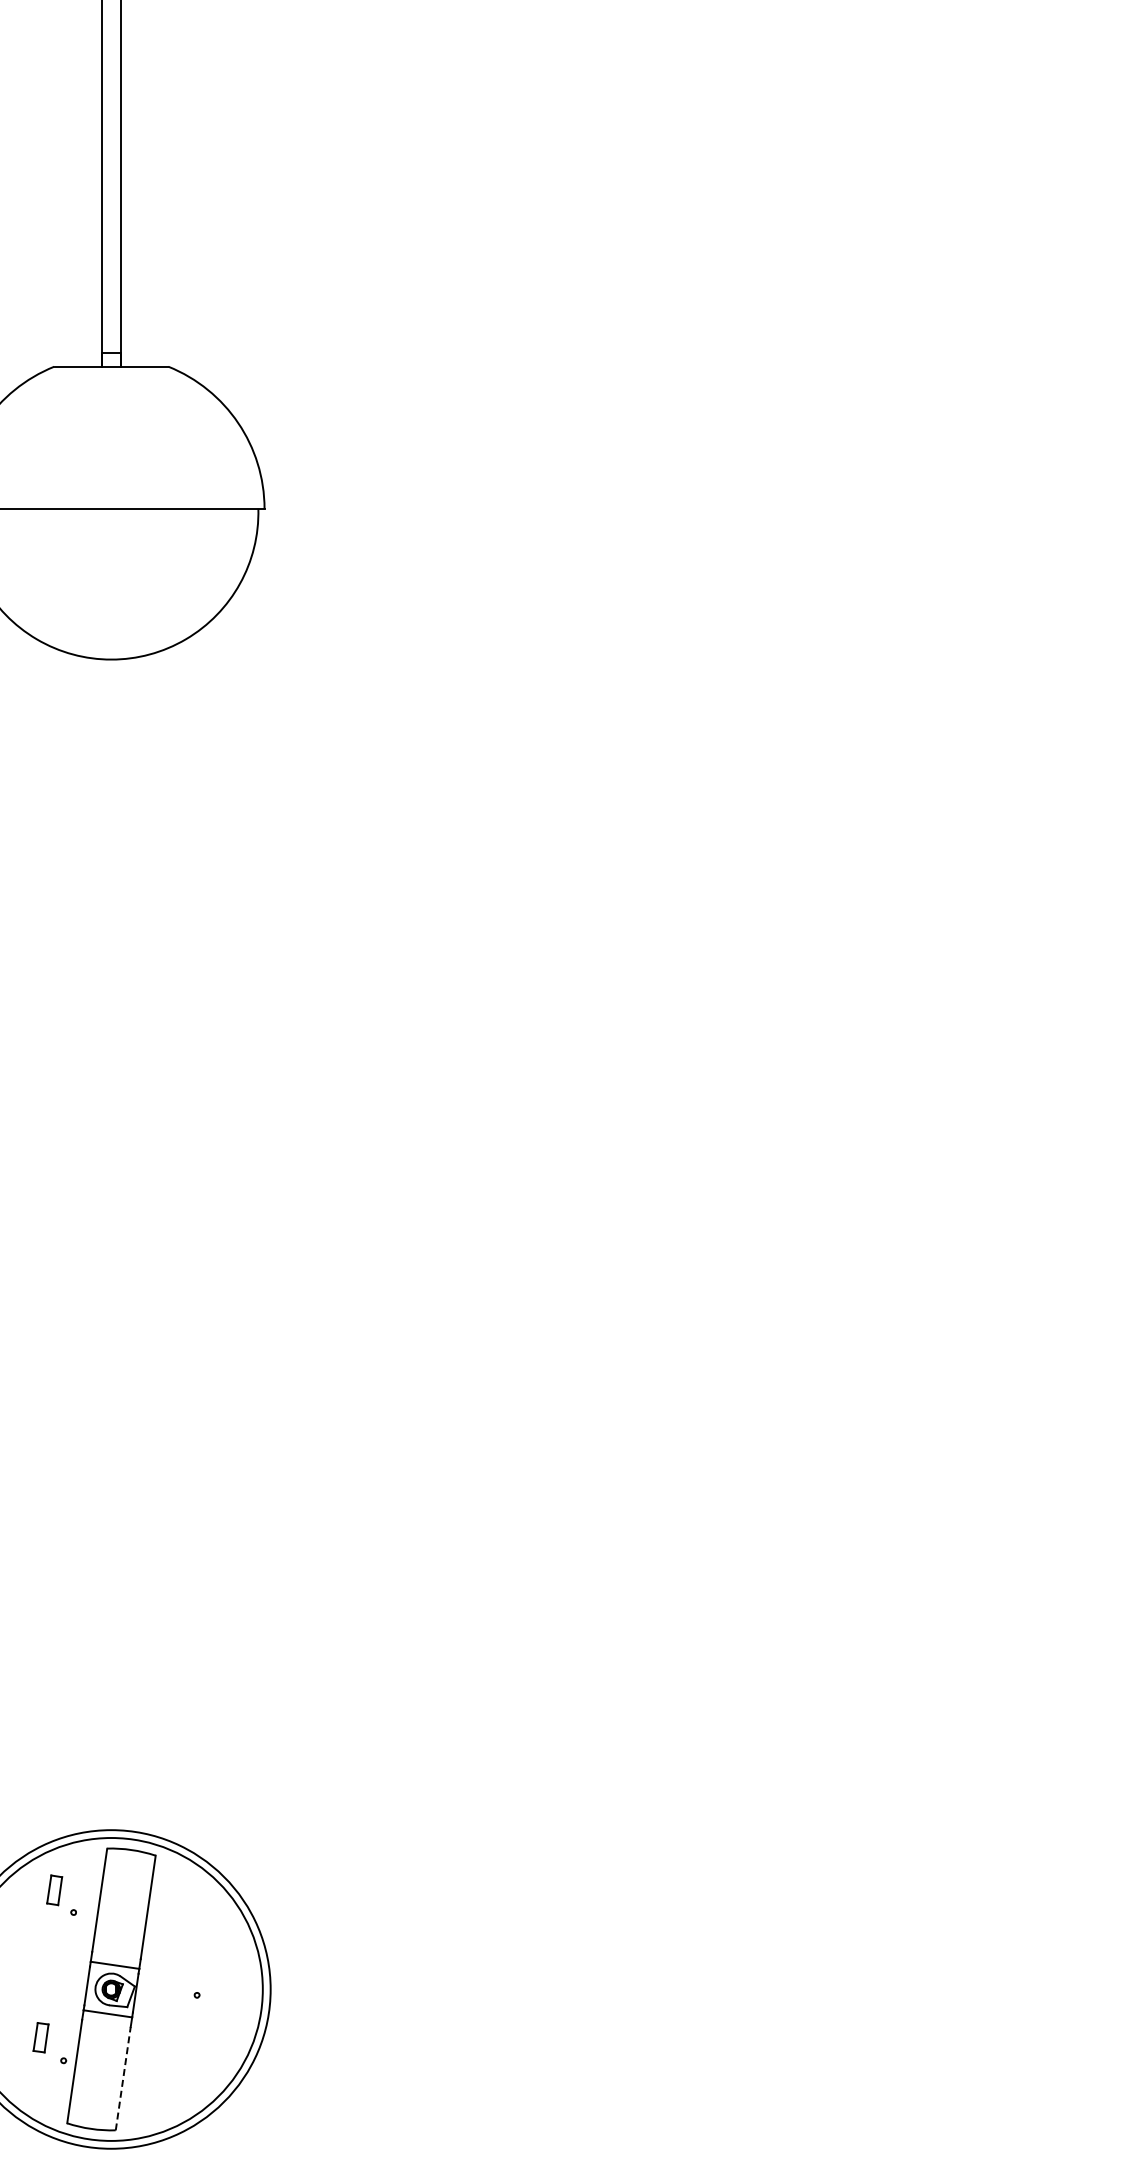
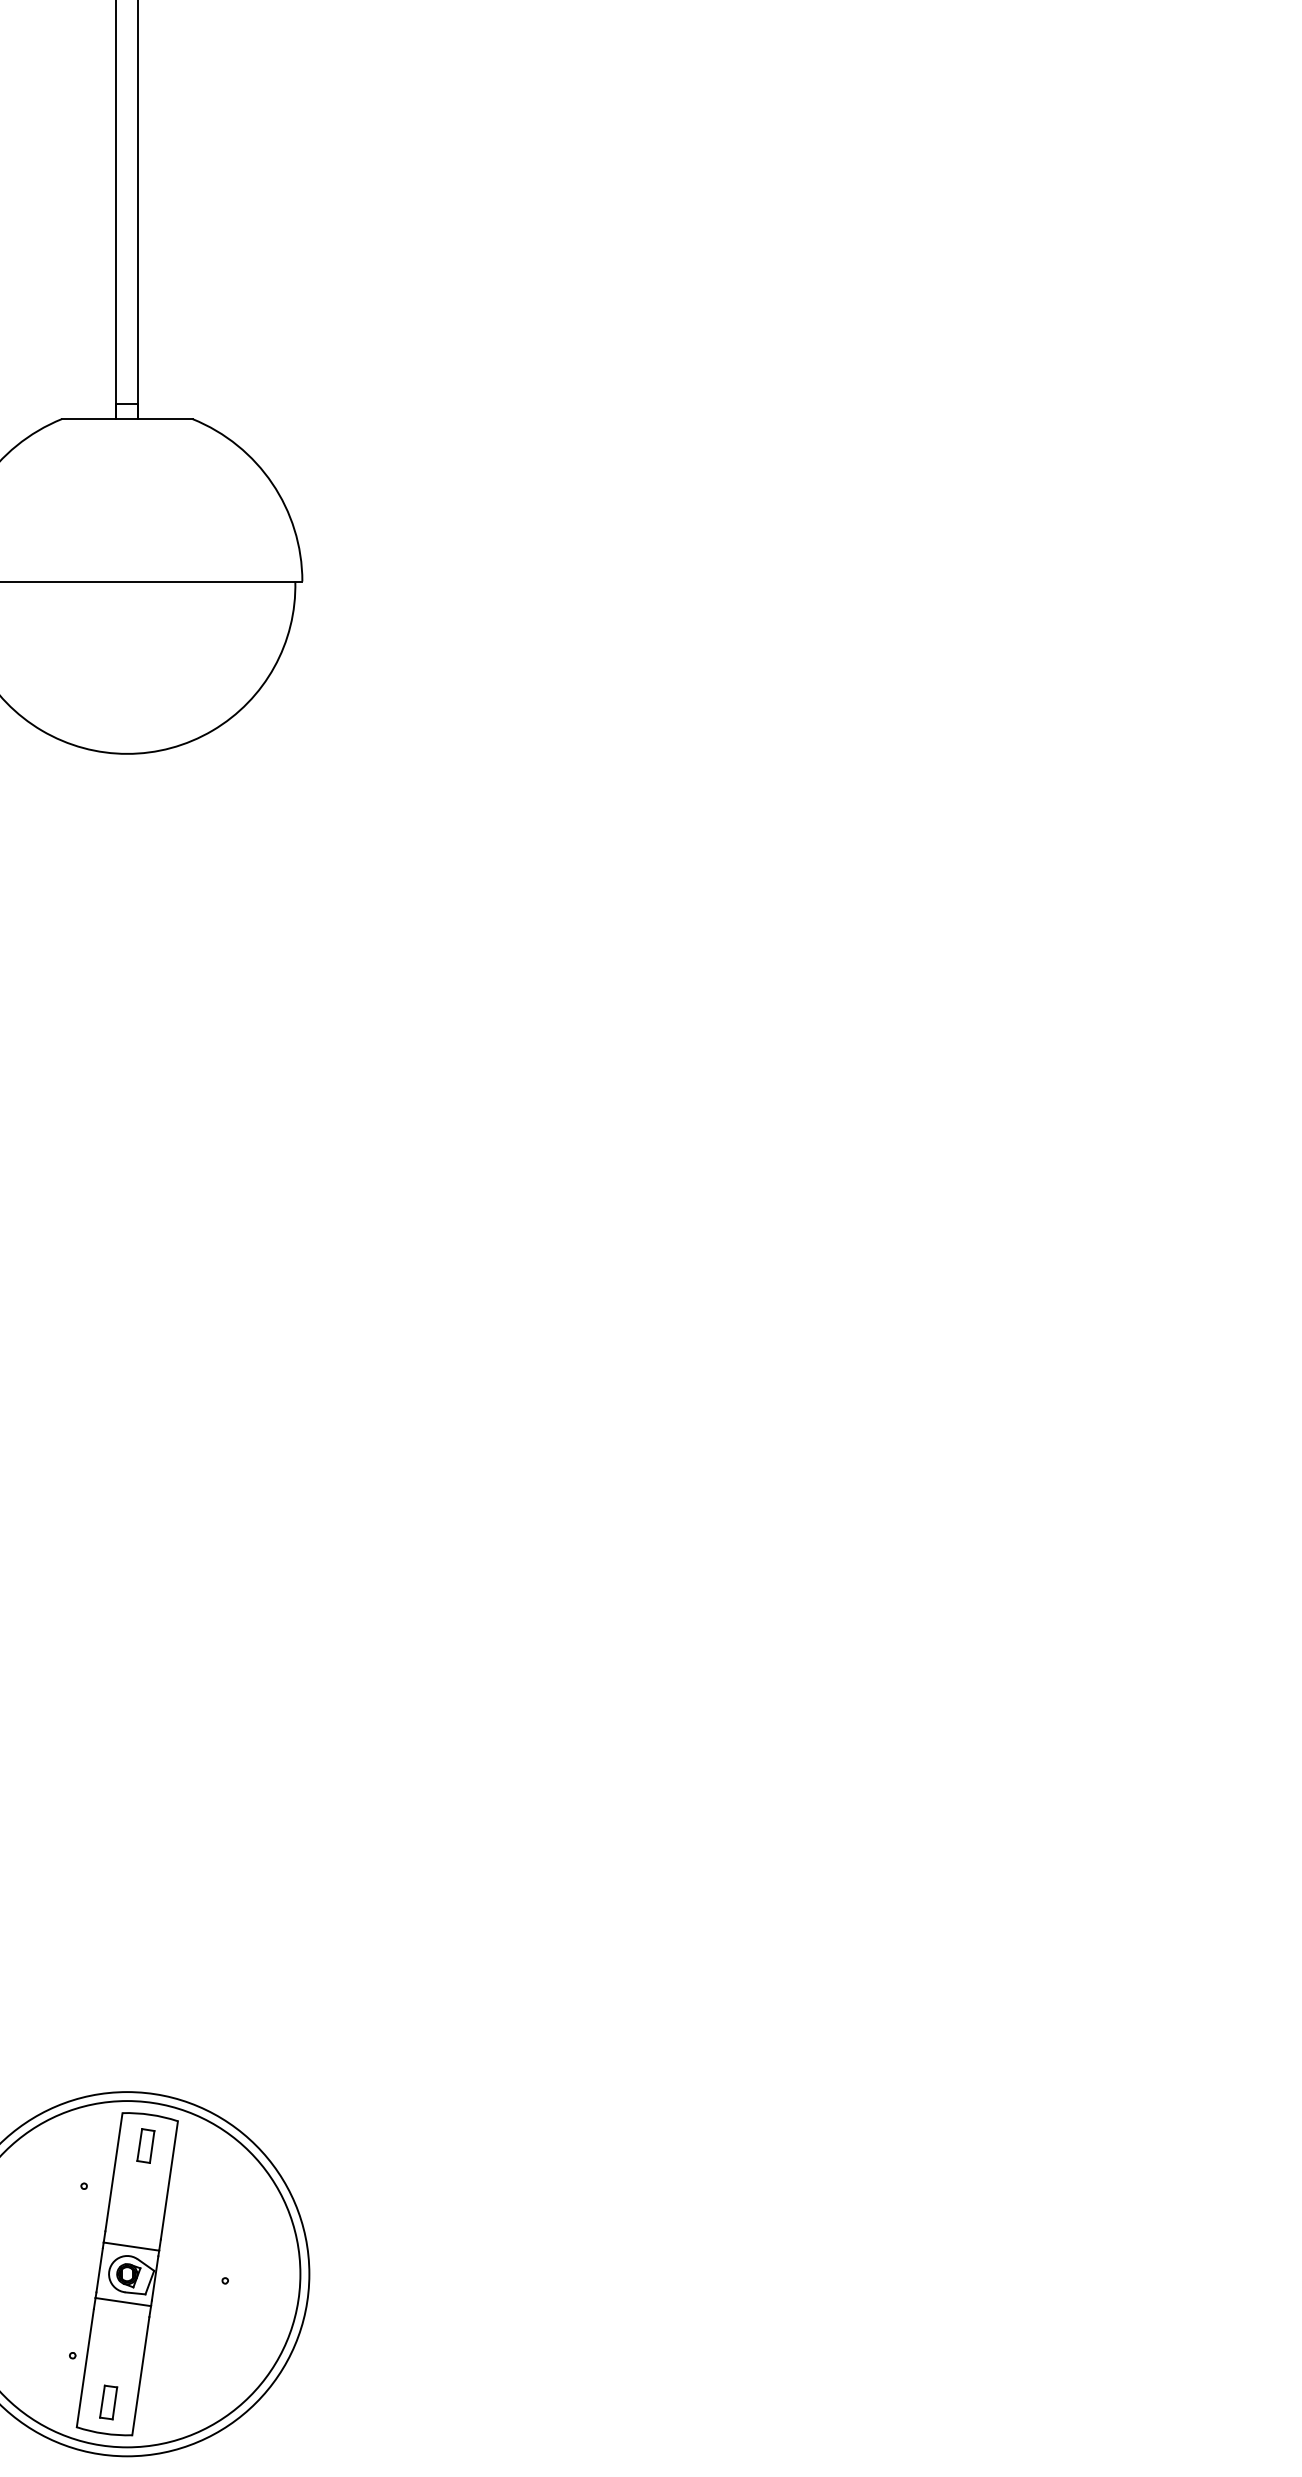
part: (54, 1890) -> (145, 2146), moved
part: (40, 2037) -> (107, 2402), moved
line: (123, 2078) -> (141, 2375), dashed -> solid

